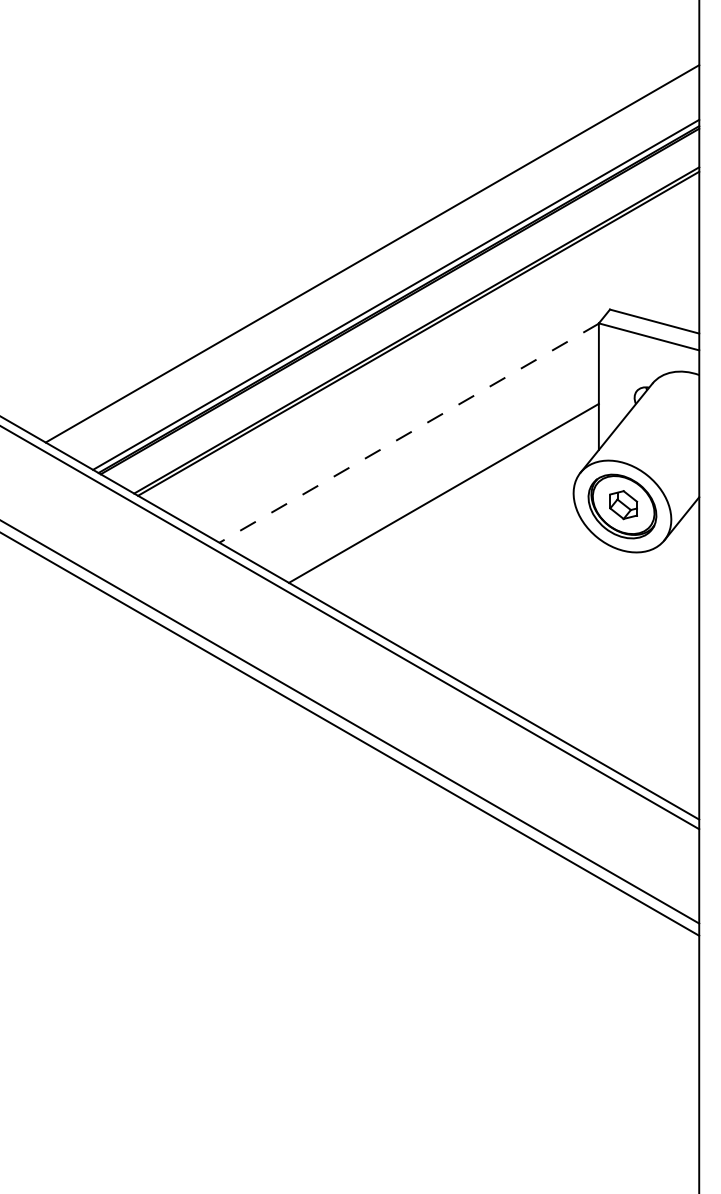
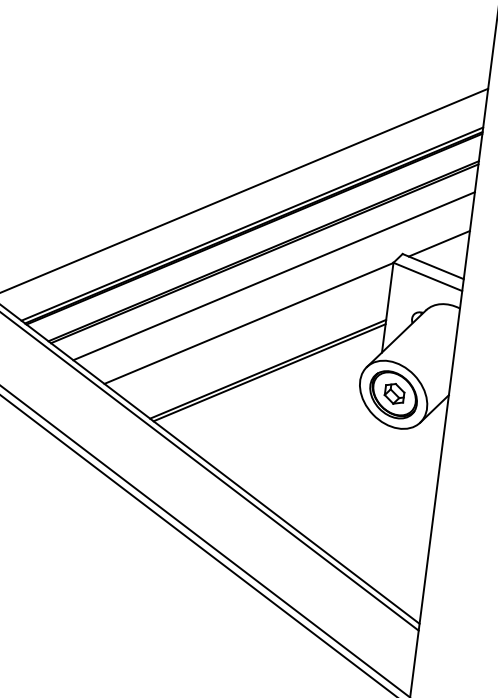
line: (659, 288) -> (439, 243), added
line: (435, 363) -> (273, 276), added
line: (408, 433) -> (248, 323), dashed -> solid
line: (446, 497) -> (269, 372), added

